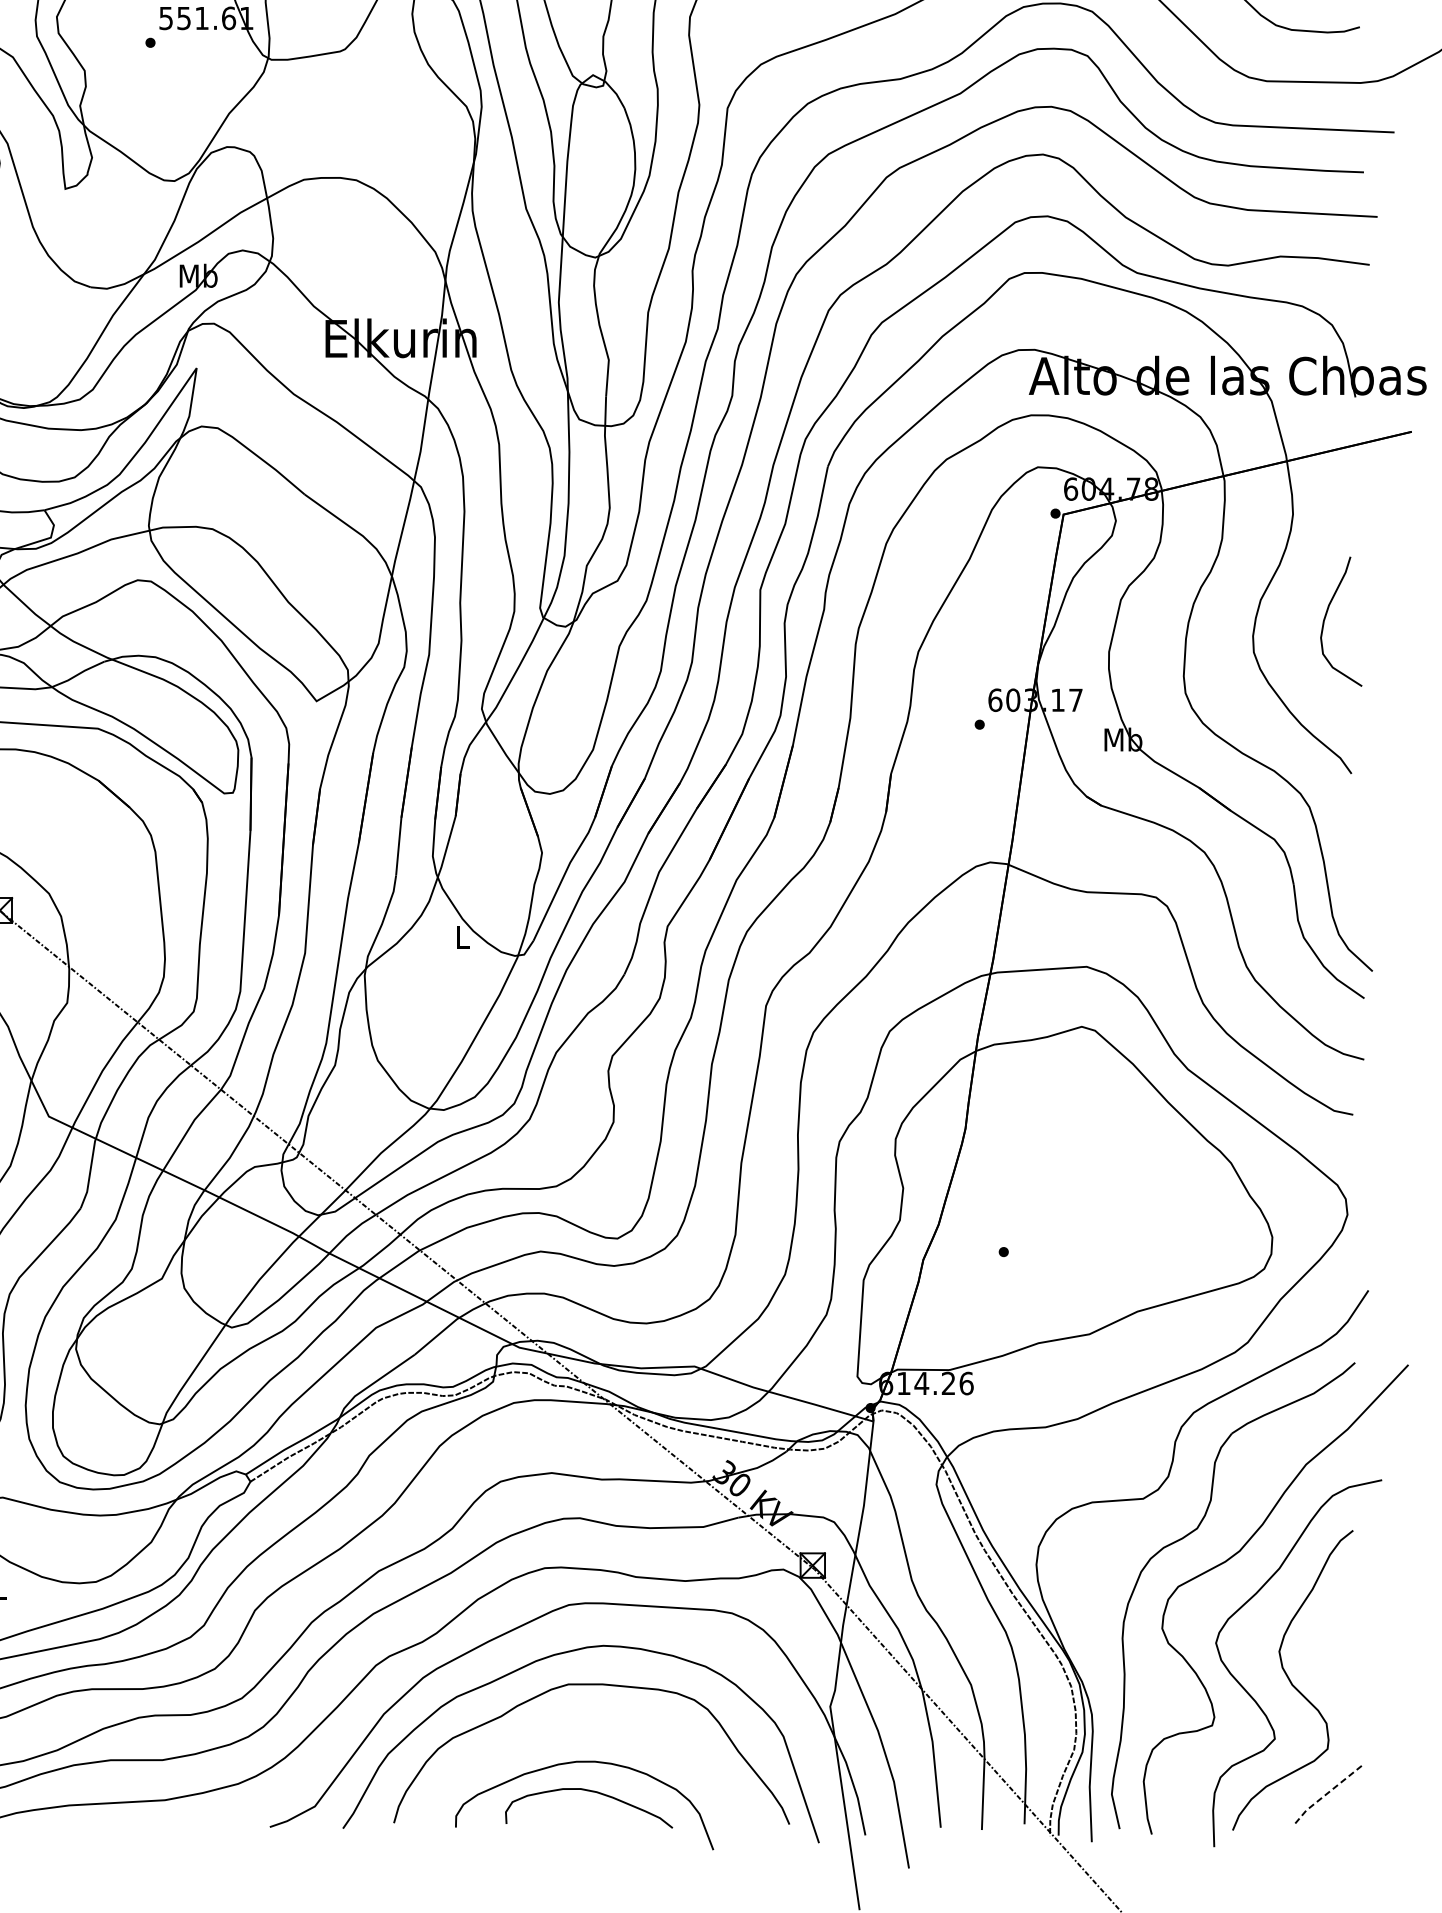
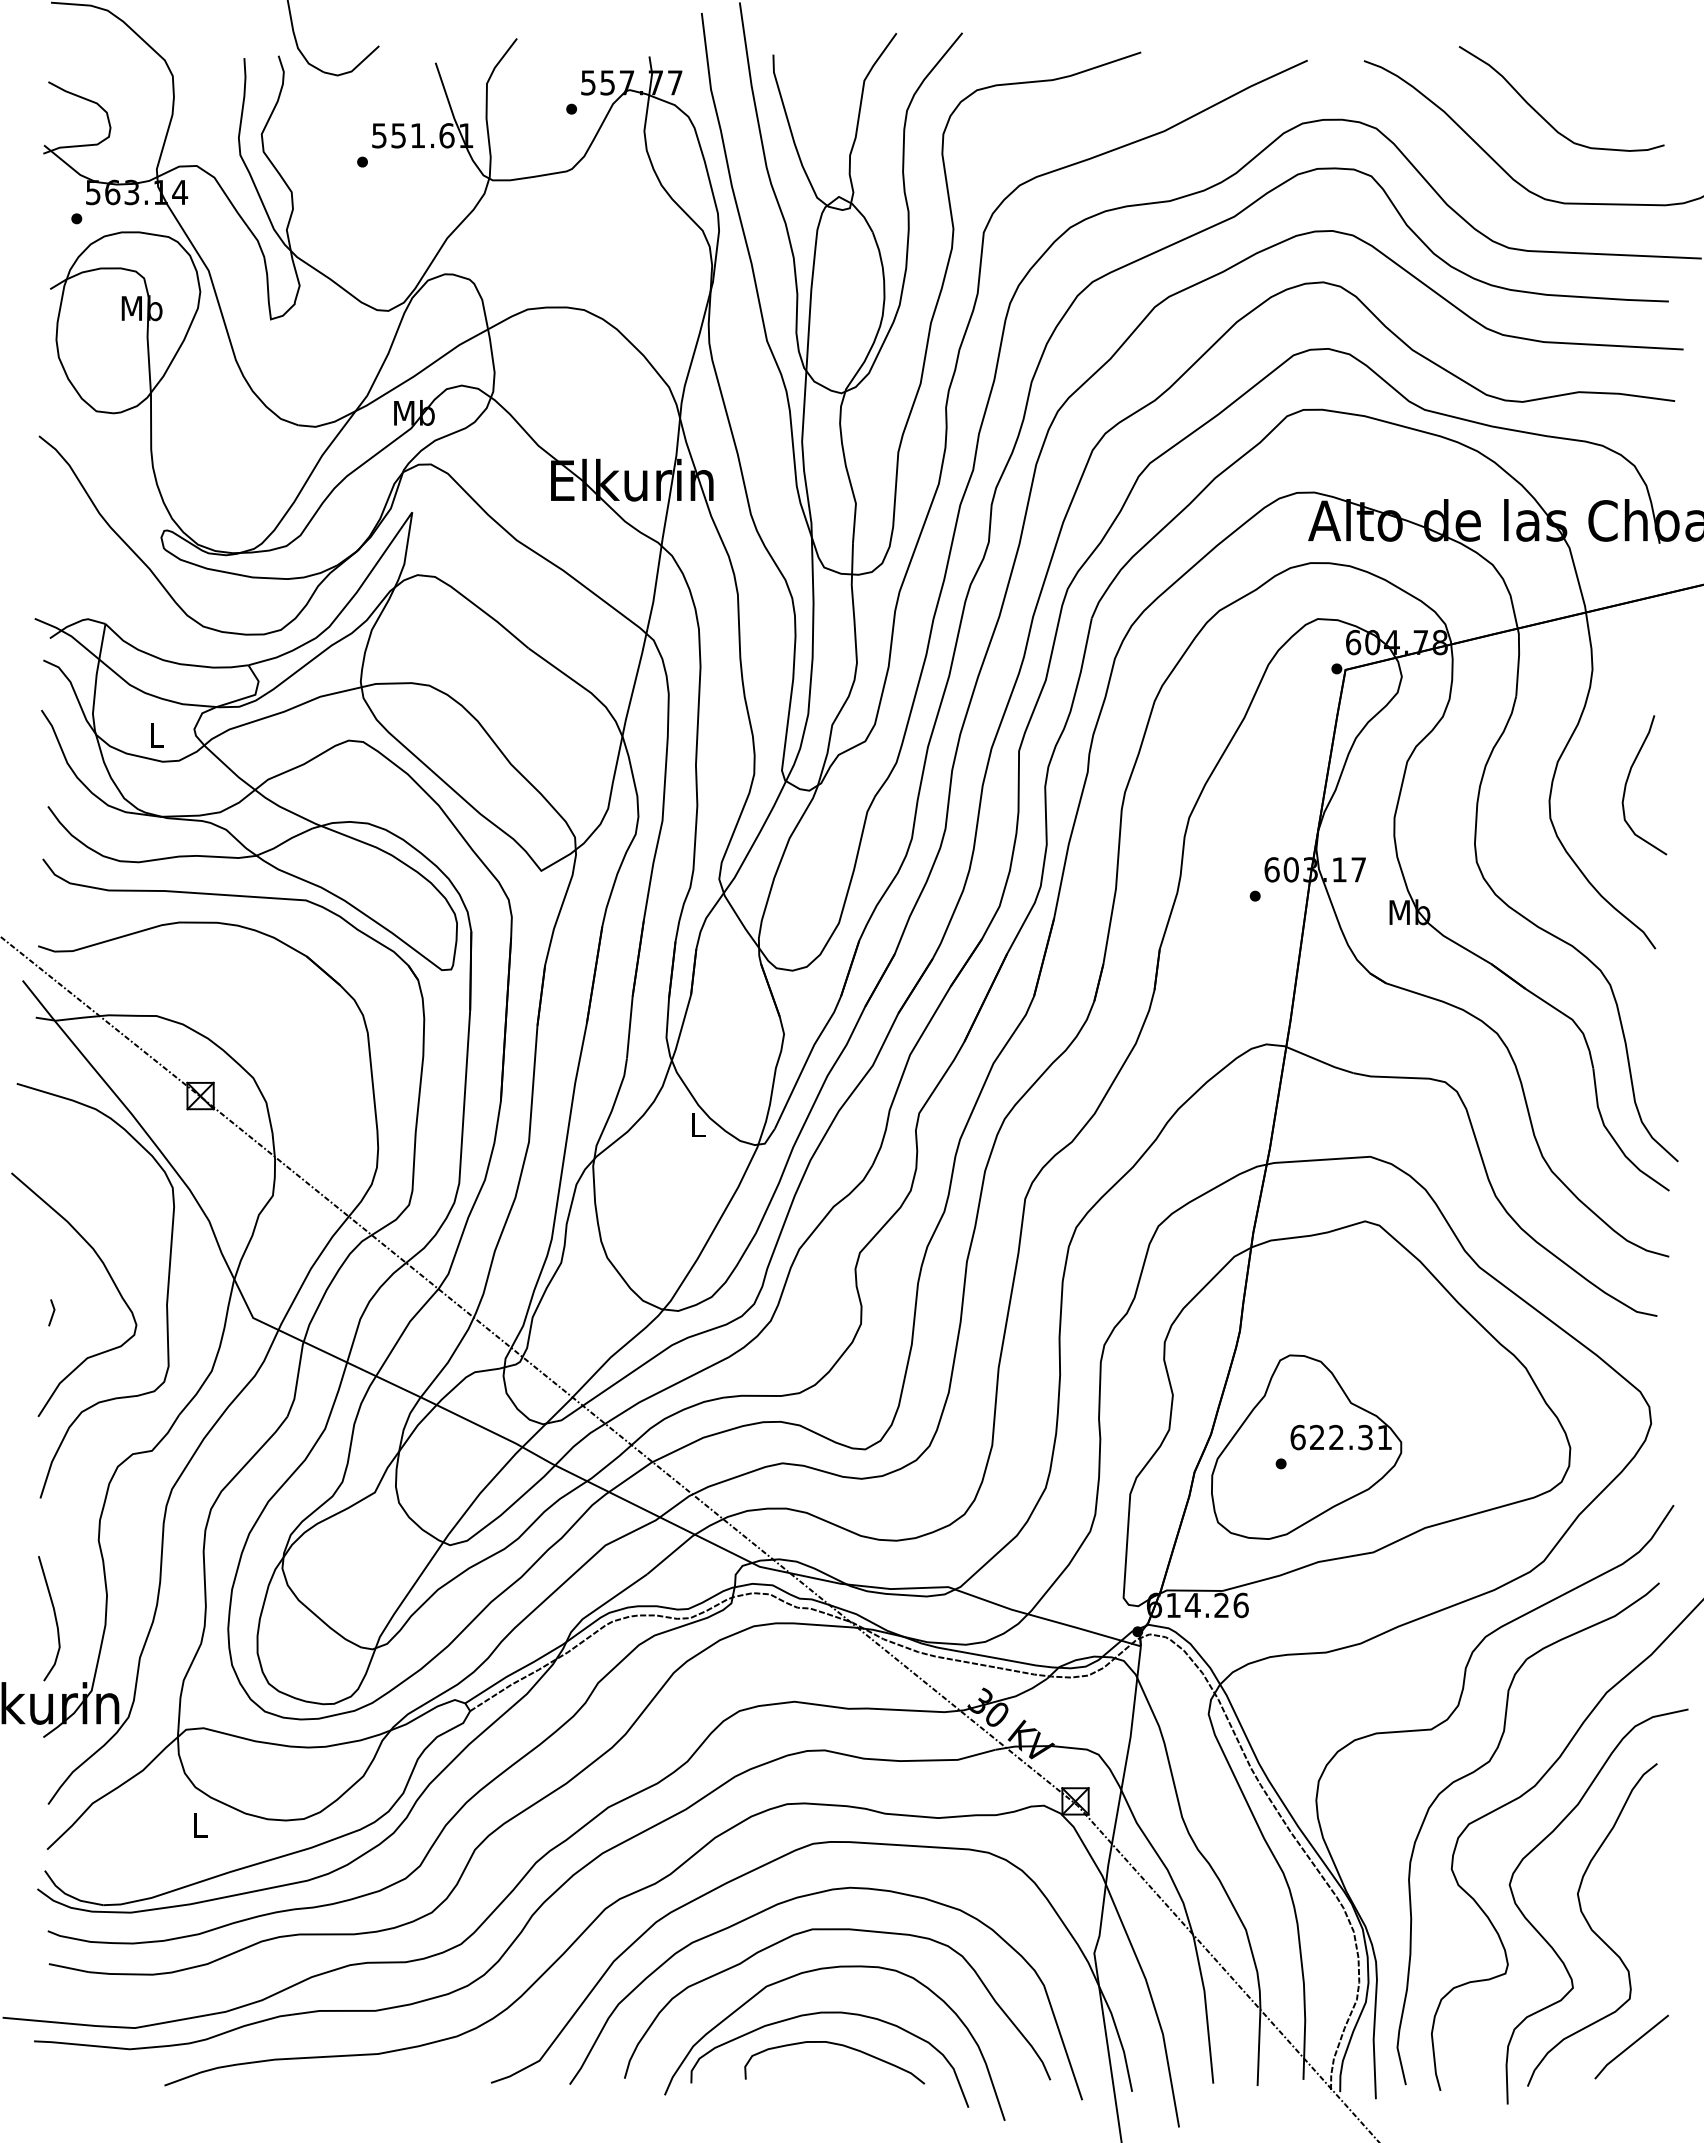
part: (1027, 1235) -> (1306, 1446), added
curve: (580, 1721) -> (825, 1969), added
line: (1328, 1793) -> (1630, 2046), dashed -> solid

